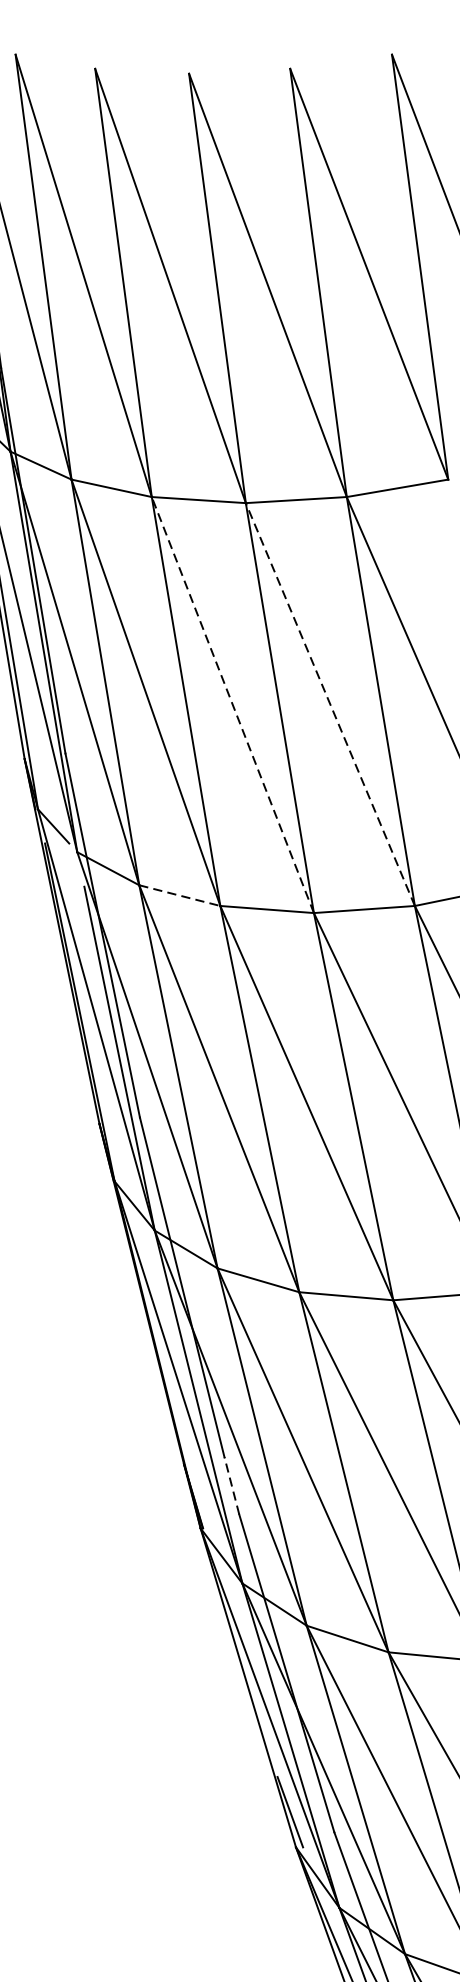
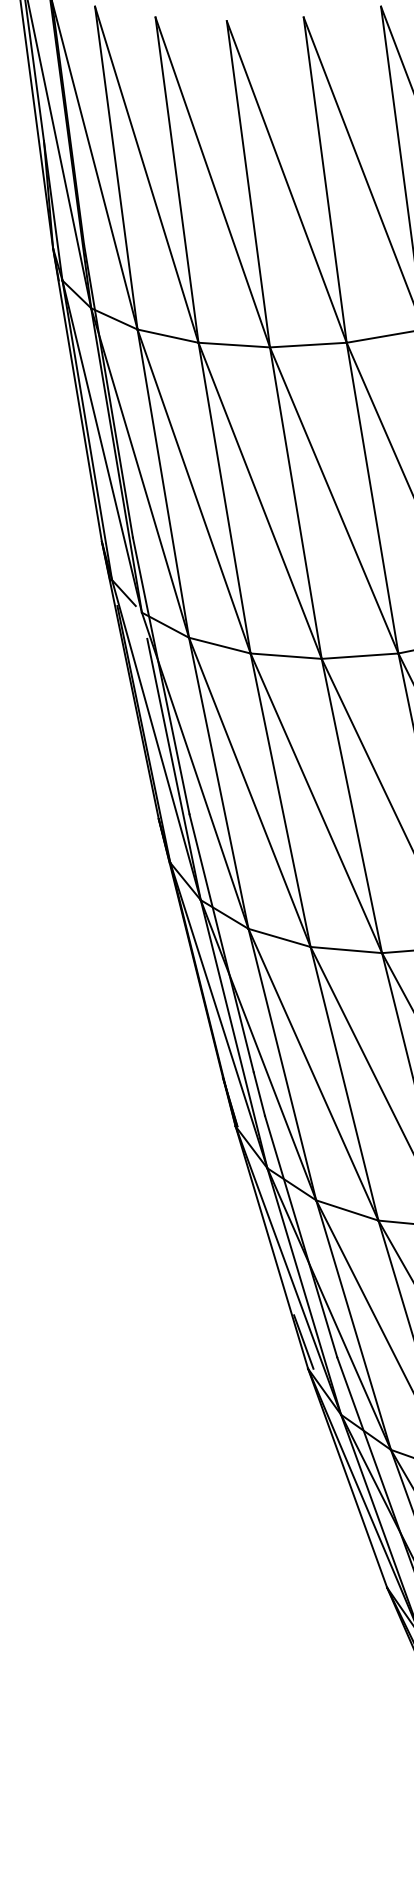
line: (233, 704) -> (260, 500), dashed -> solid
line: (330, 704) -> (334, 500), dashed -> solid
line: (179, 895) -> (219, 645), dashed -> solid
line: (232, 1486) -> (259, 1094), dashed -> solid

